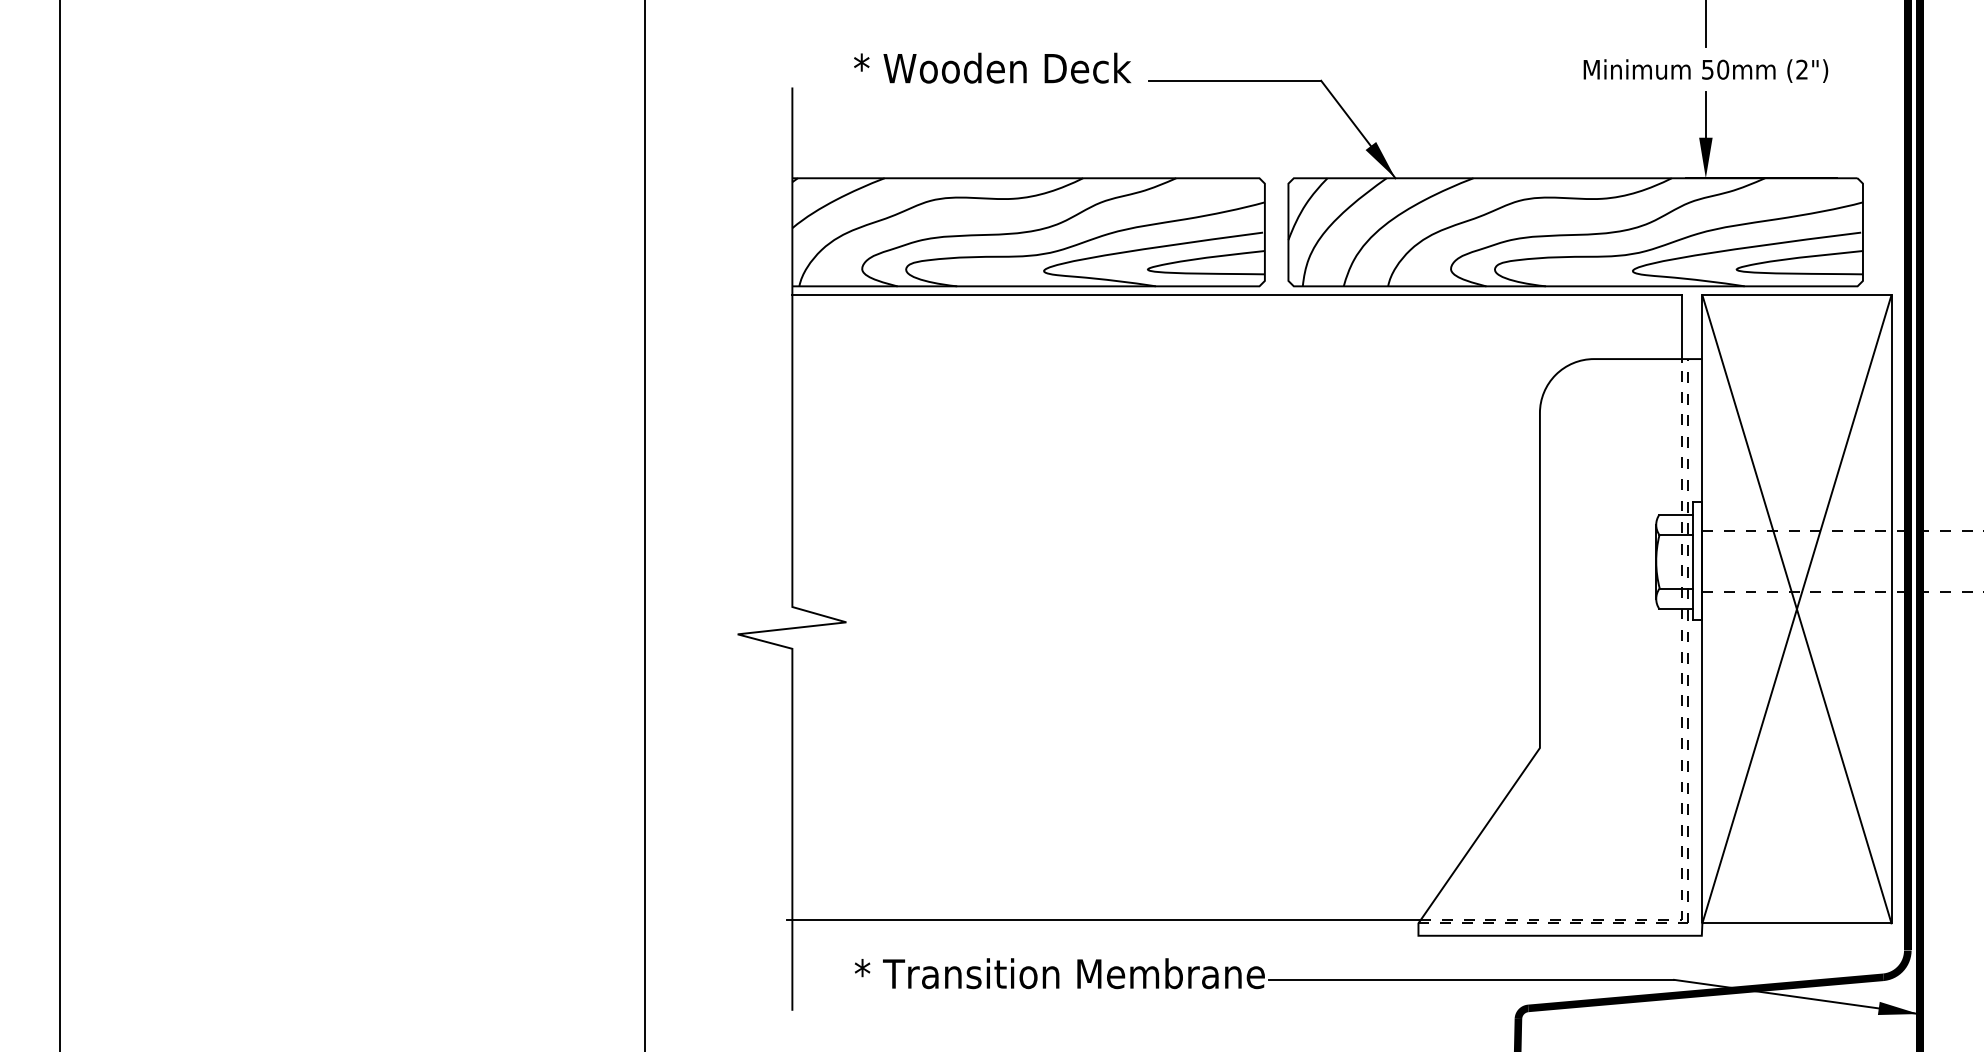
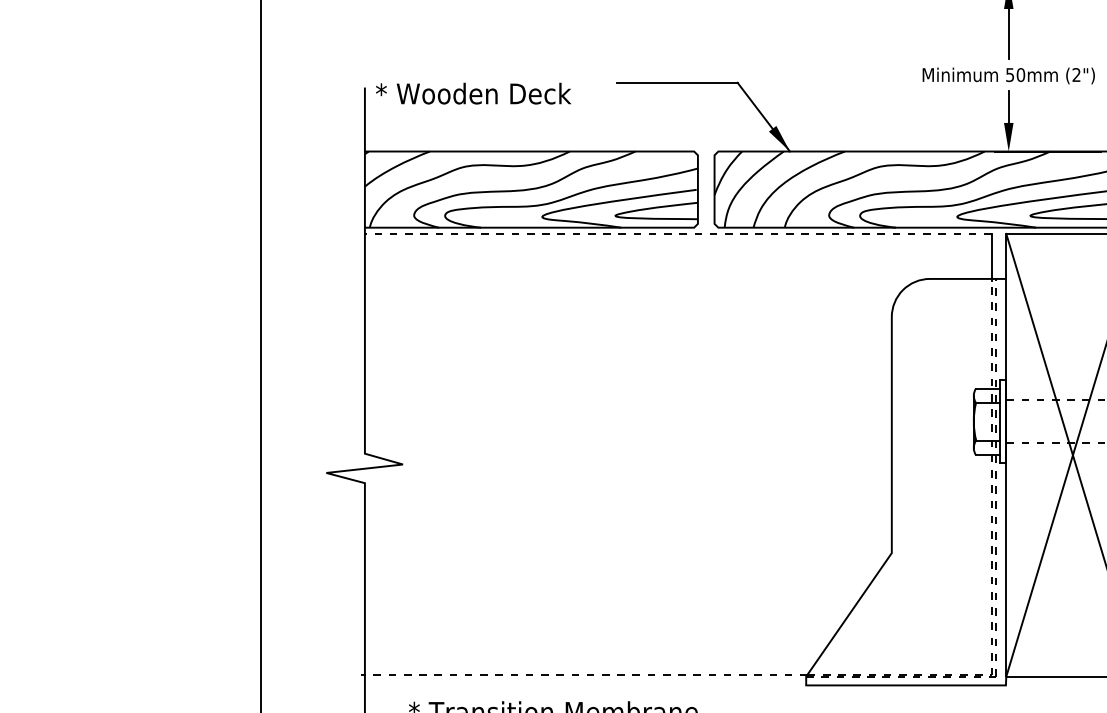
text: (992, 67) -> (473, 93), moved
line: (1236, 295) -> (677, 234), solid -> dashed
line: (1103, 920) -> (584, 674), solid -> dashed

